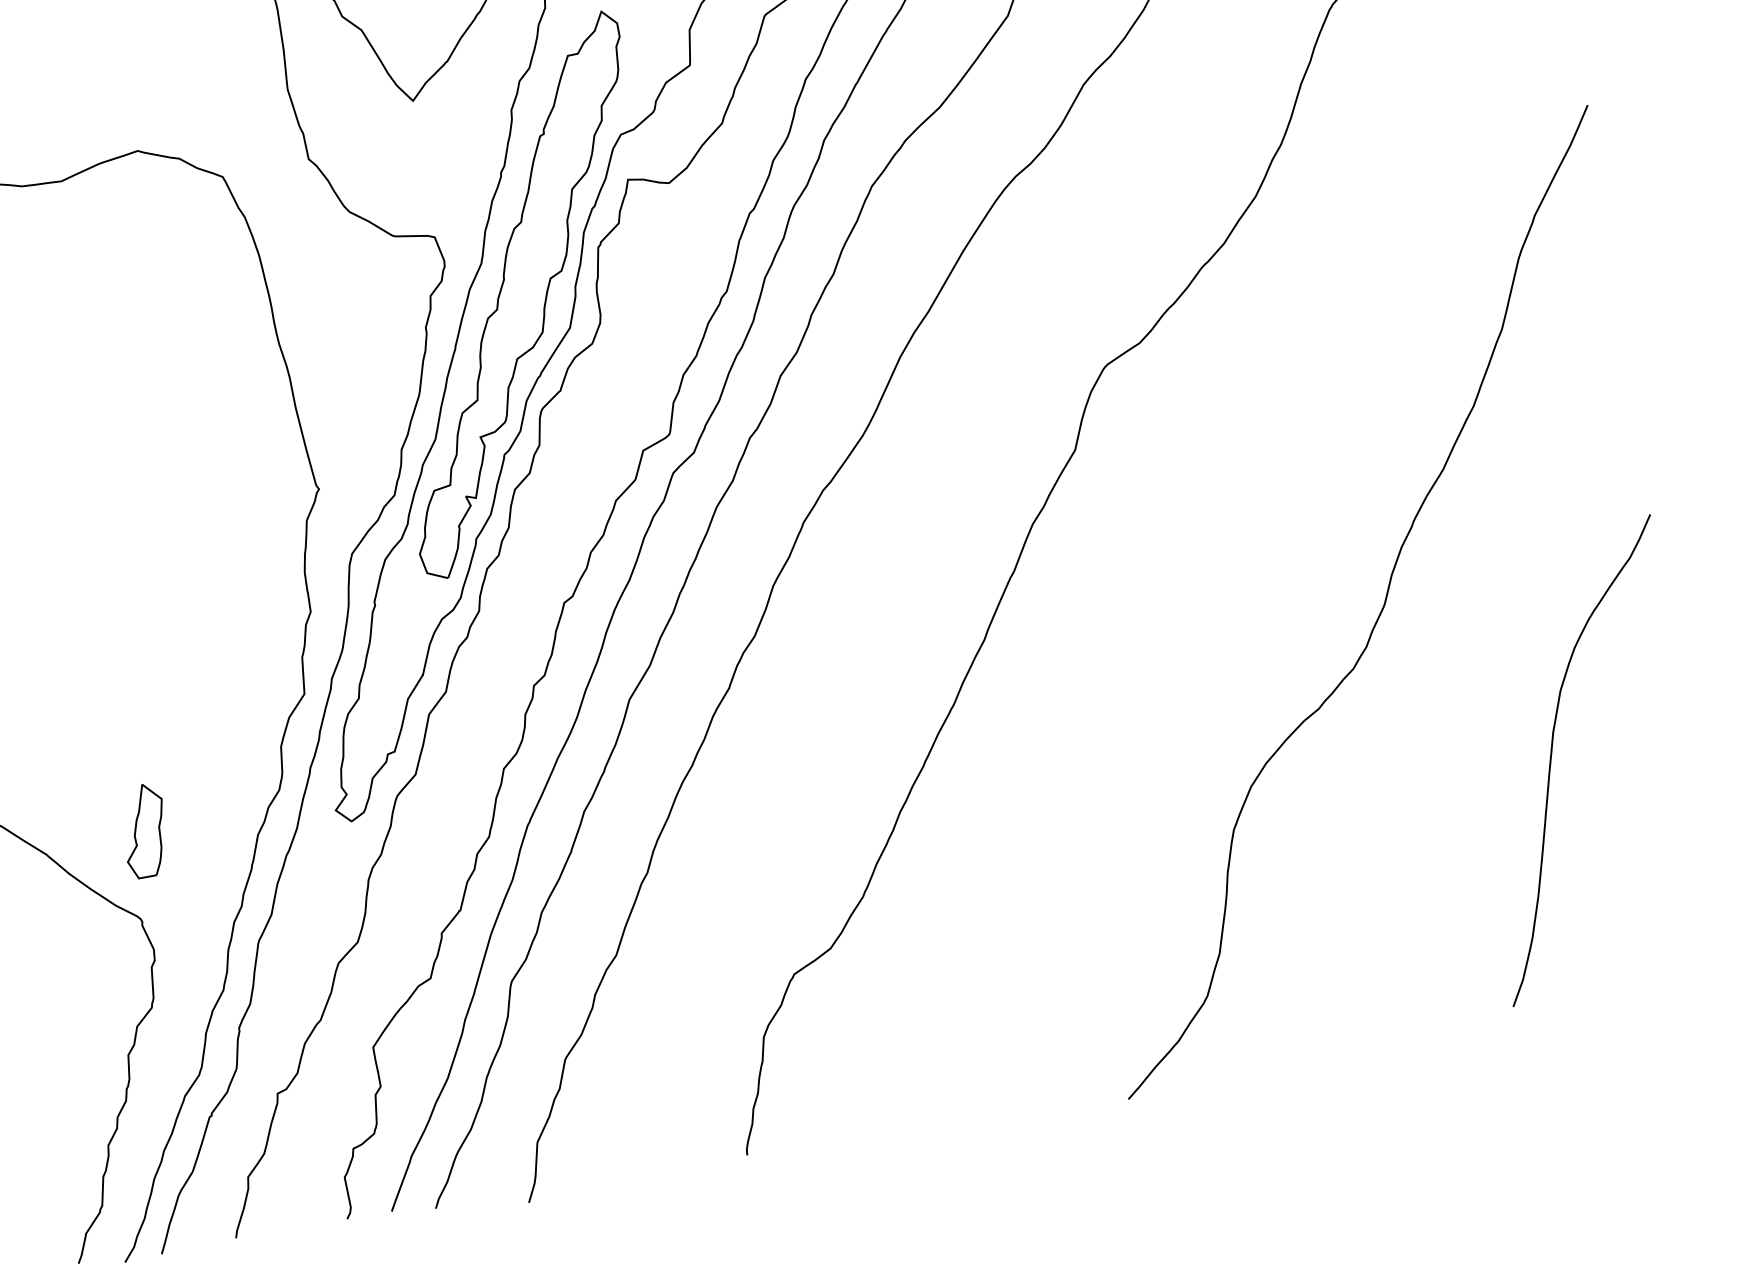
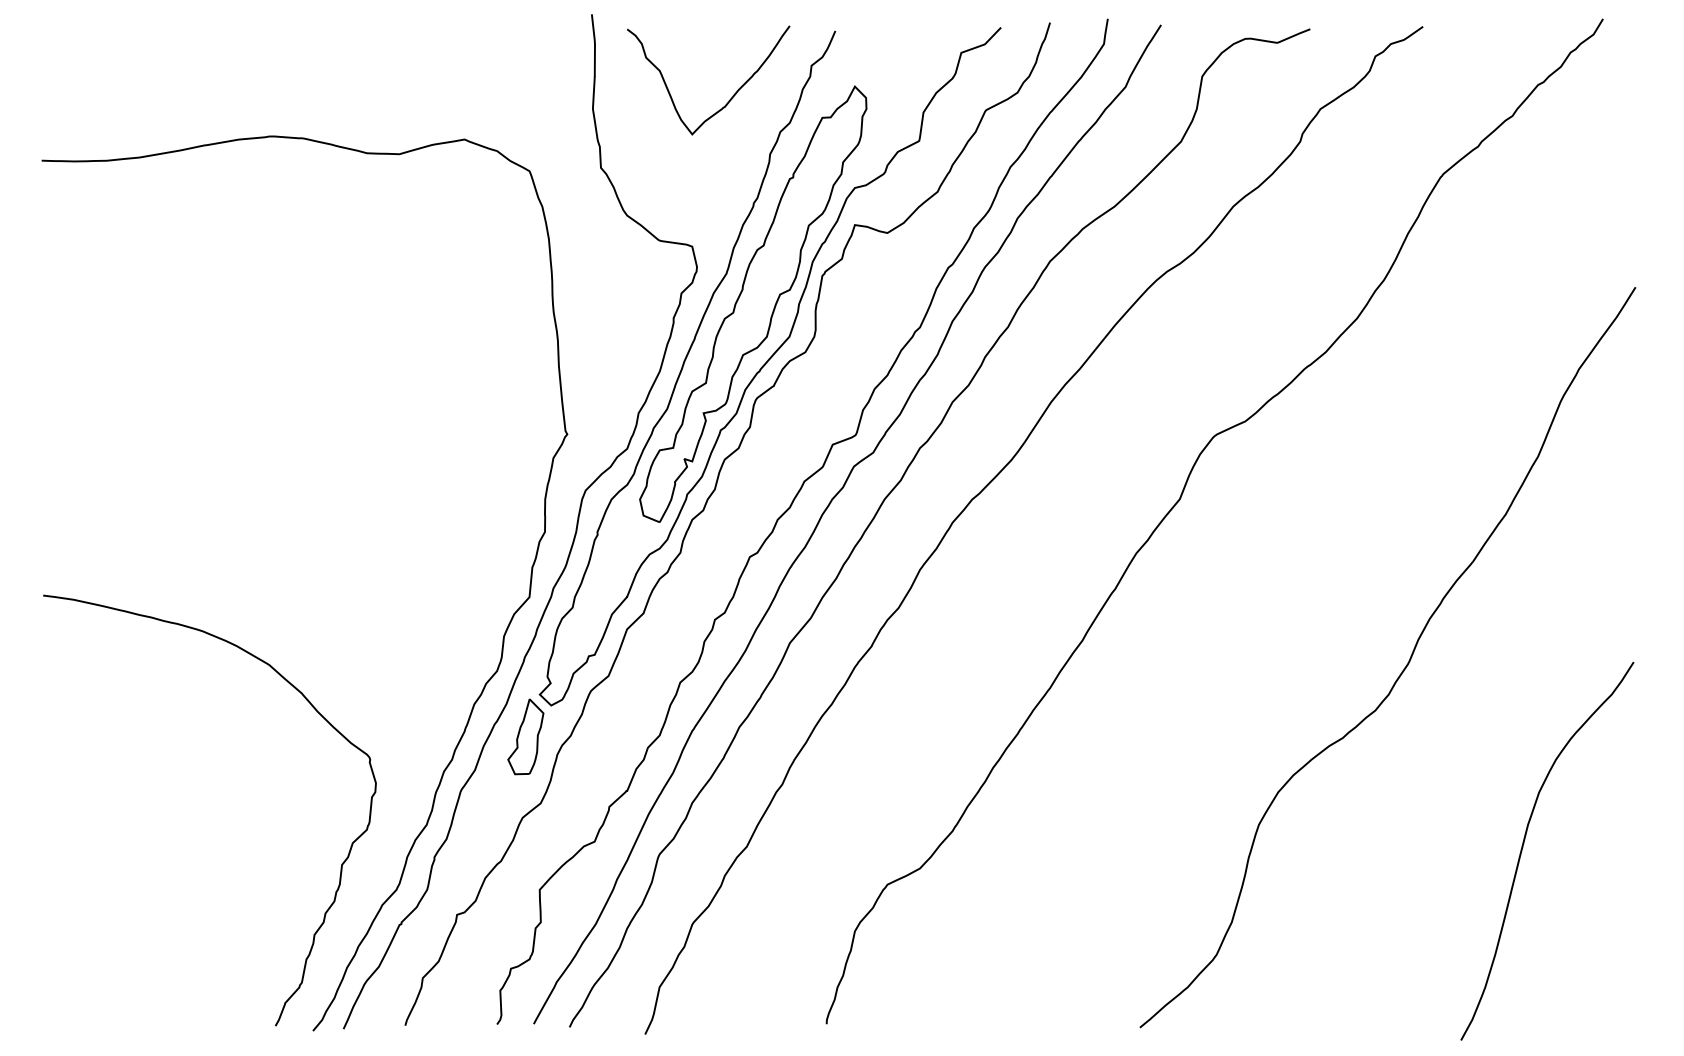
curve: (1552, 755) -> (1524, 843), moved
part: (144, 830) -> (525, 736), moved

